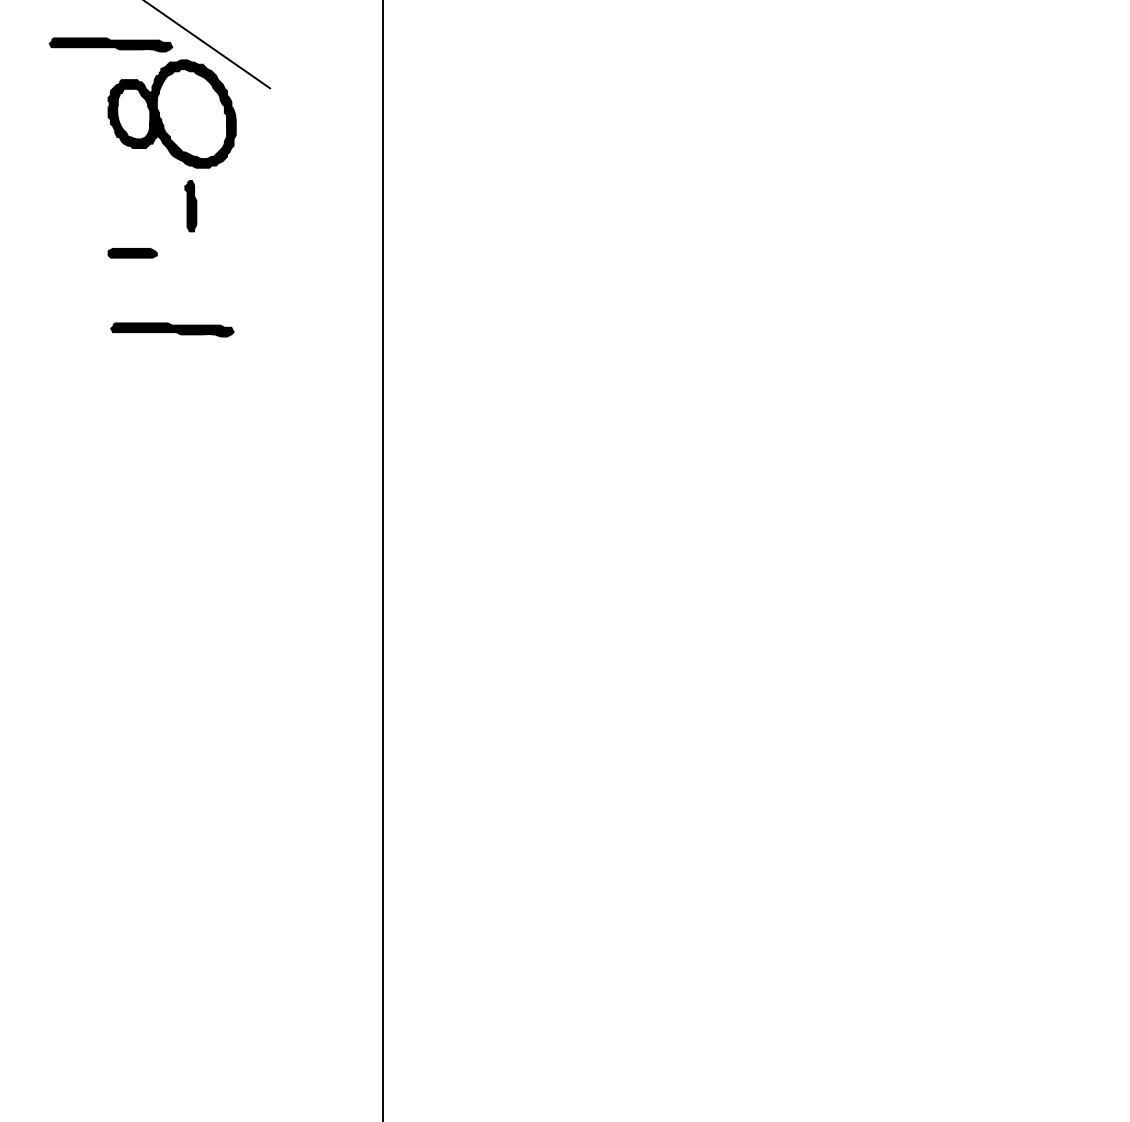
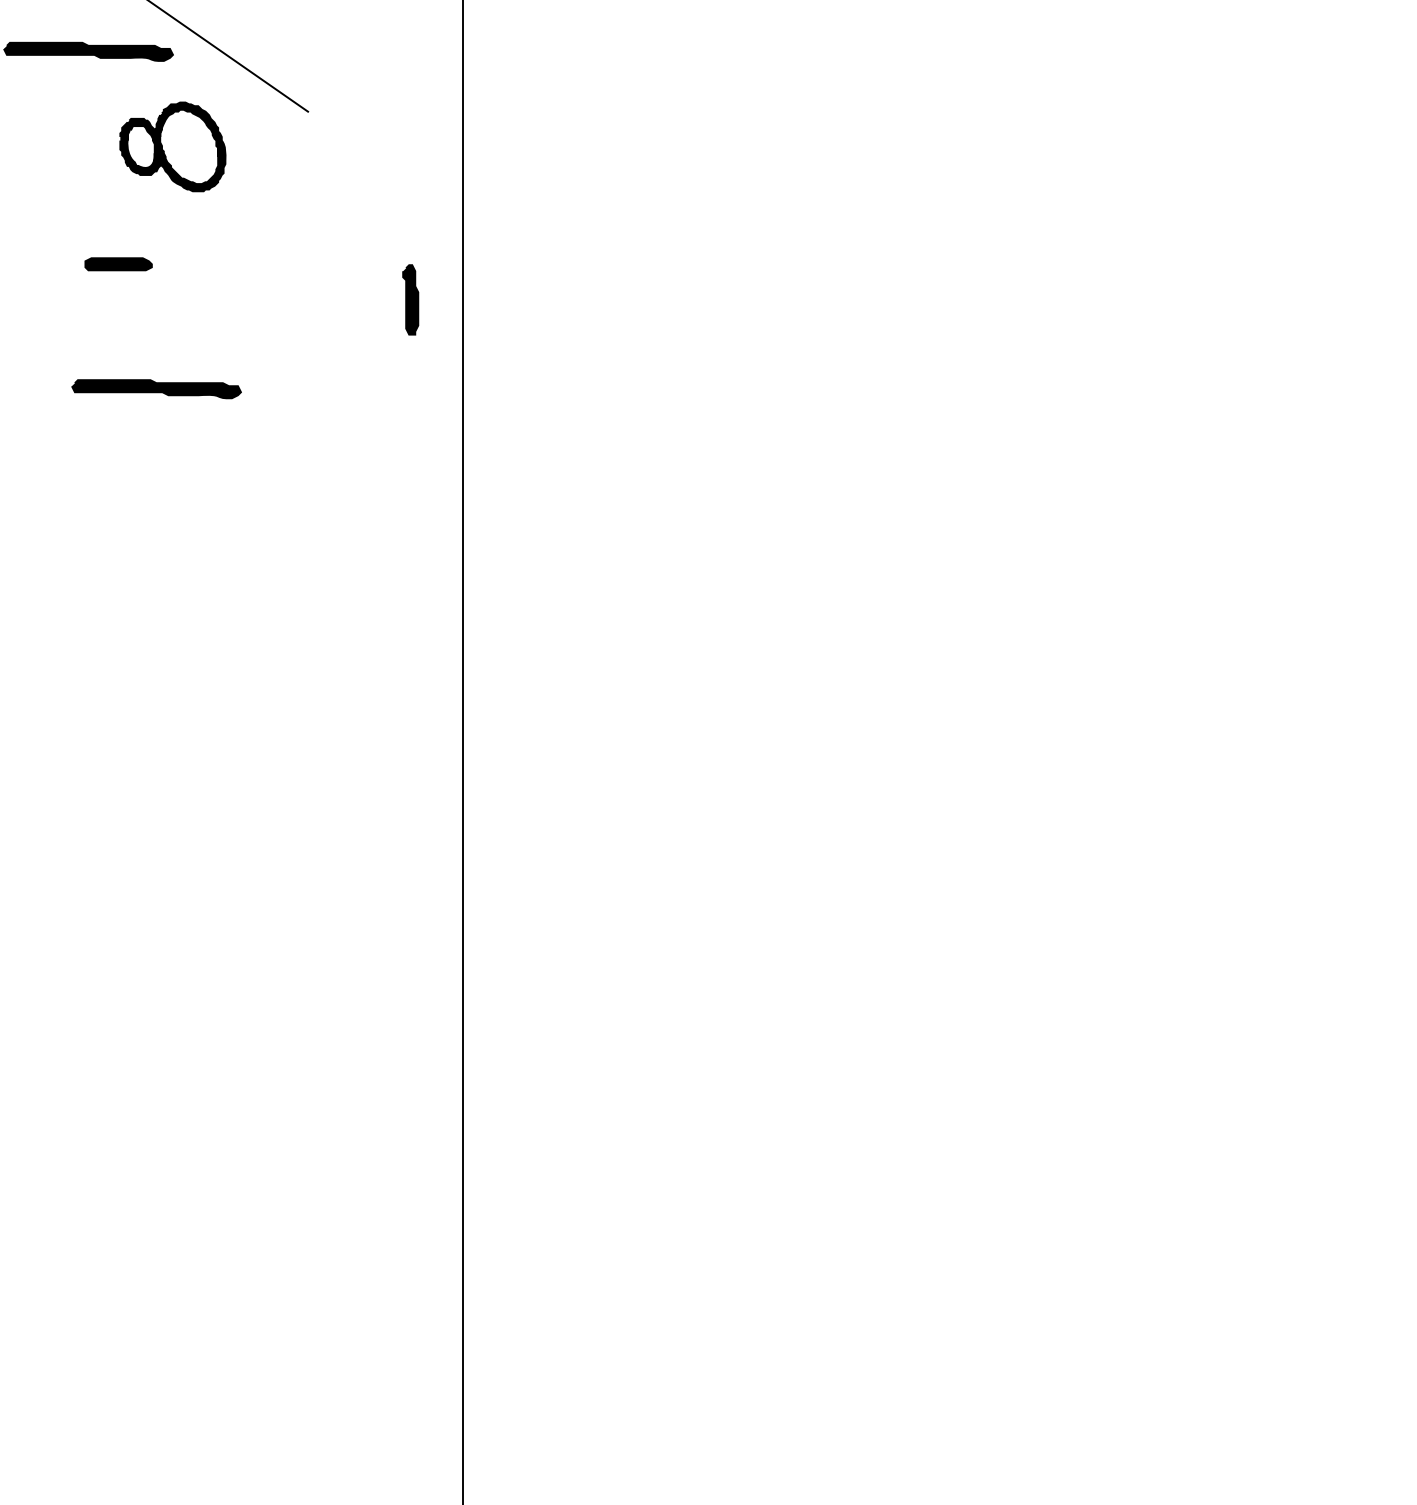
part: (171, 113) -> (172, 146), size x0.6
part: (190, 206) -> (410, 300), moved
part: (132, 253) -> (118, 264), moved
part: (172, 329) -> (156, 388), moved

